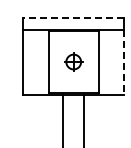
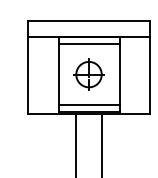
line: (73, 17) -> (88, 20), dashed -> solid
line: (73, 36) -> (88, 43), added
part: (73, 61) -> (88, 73), size x1.43
line: (124, 63) -> (150, 76), dashed -> solid
line: (73, 87) -> (88, 105), added

